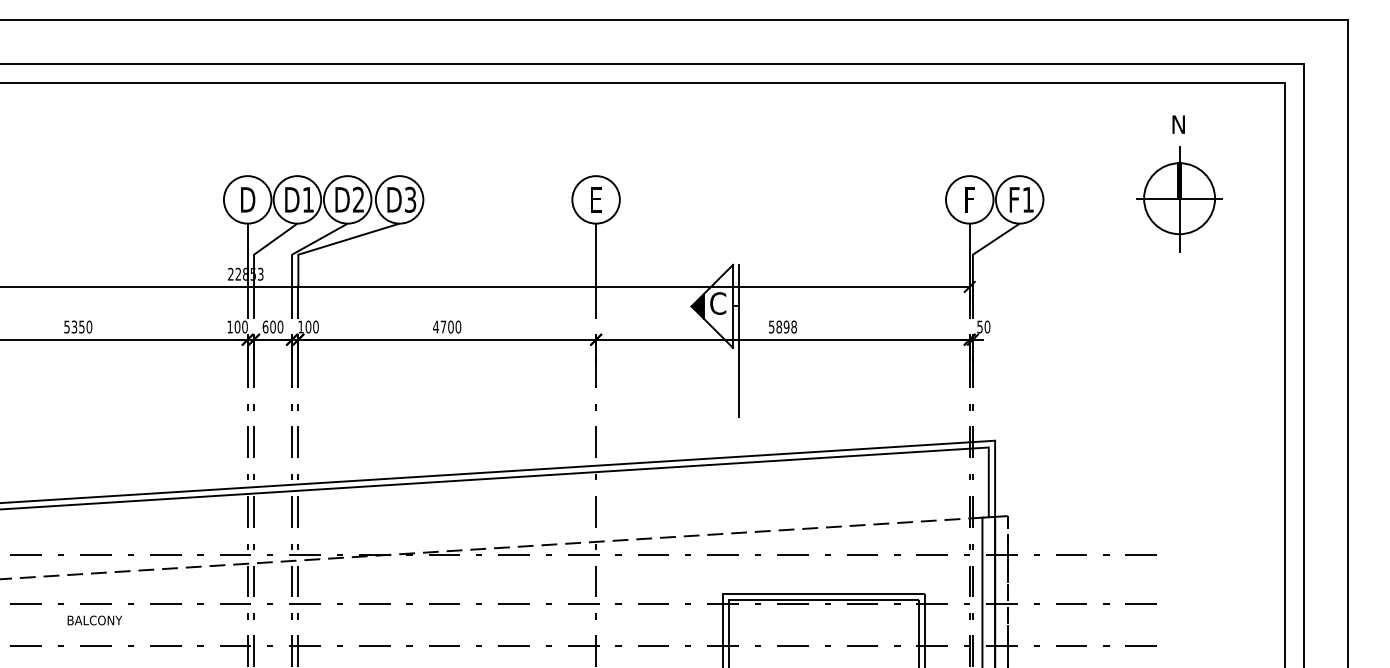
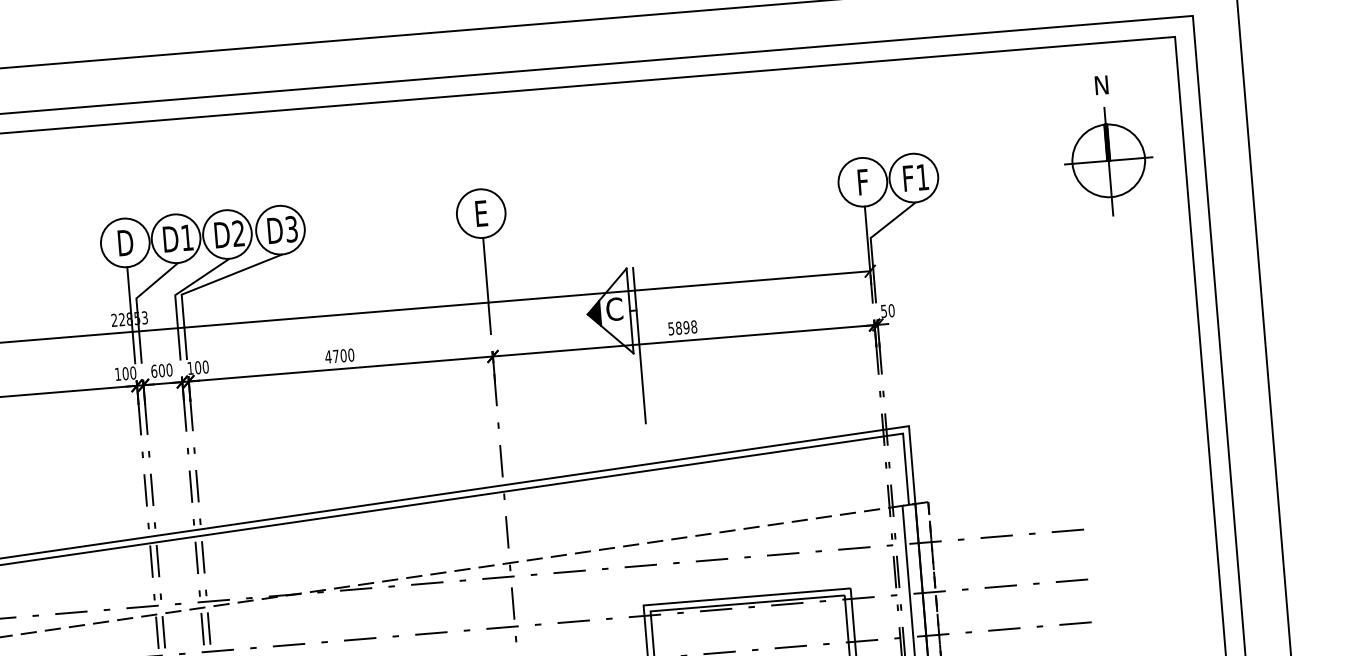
part: (1179, 183) -> (1107, 145), moved

